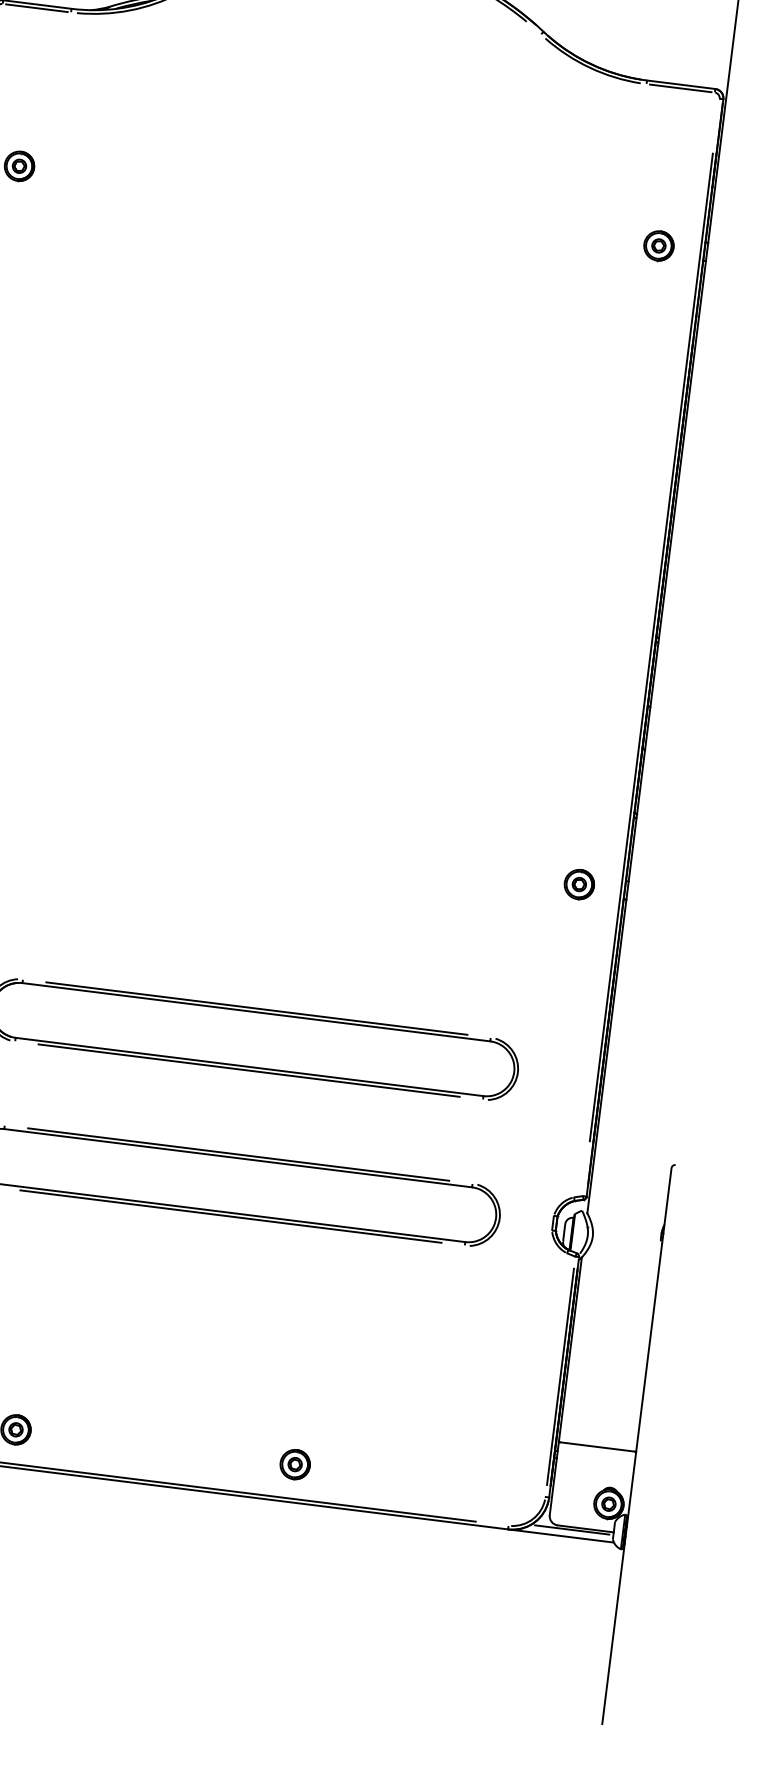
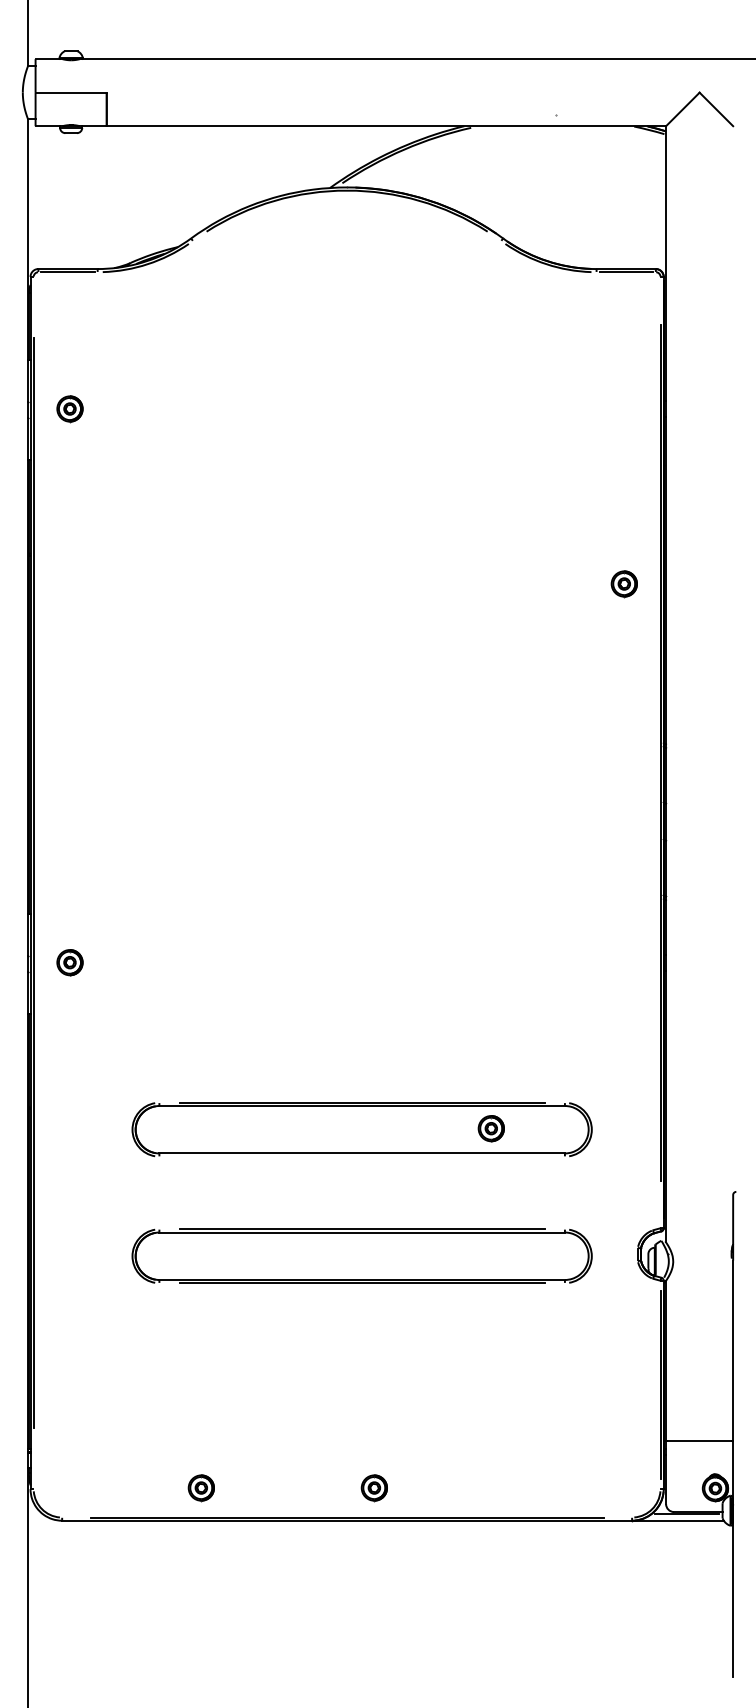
part: (657, 246) -> (623, 584), moved
part: (578, 884) -> (490, 1128), moved
line: (248, 1070) -> (361, 1156), removed
part: (294, 1464) -> (373, 1488), moved

